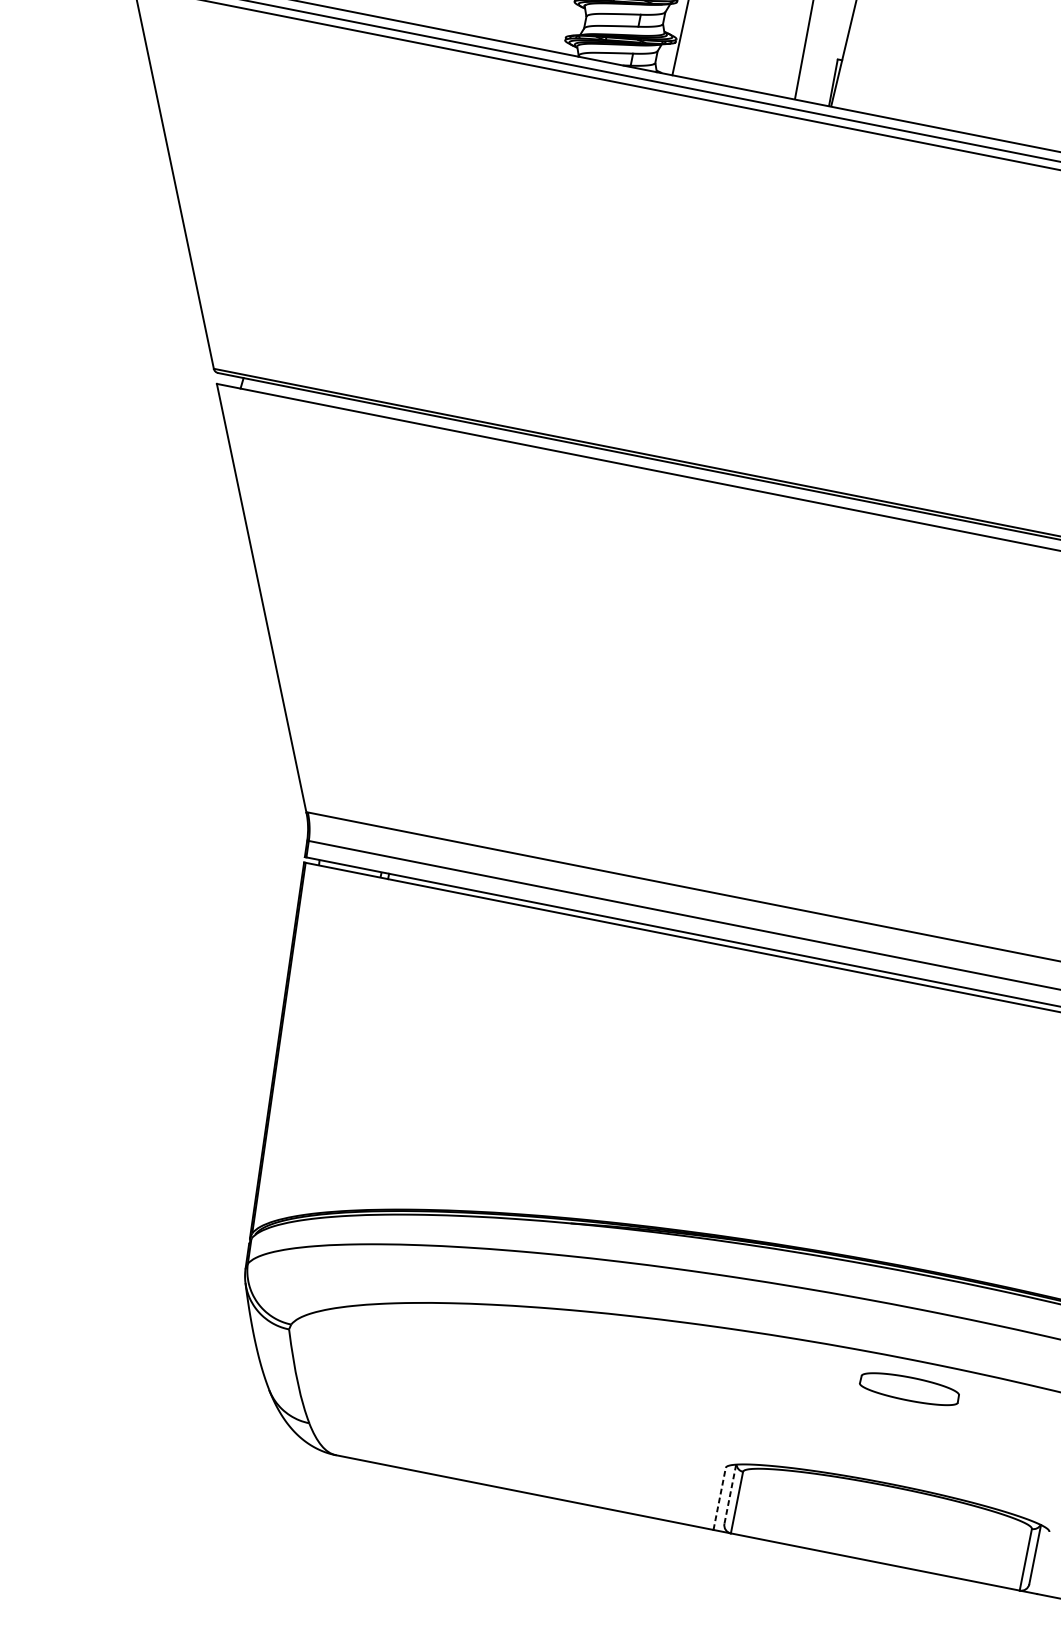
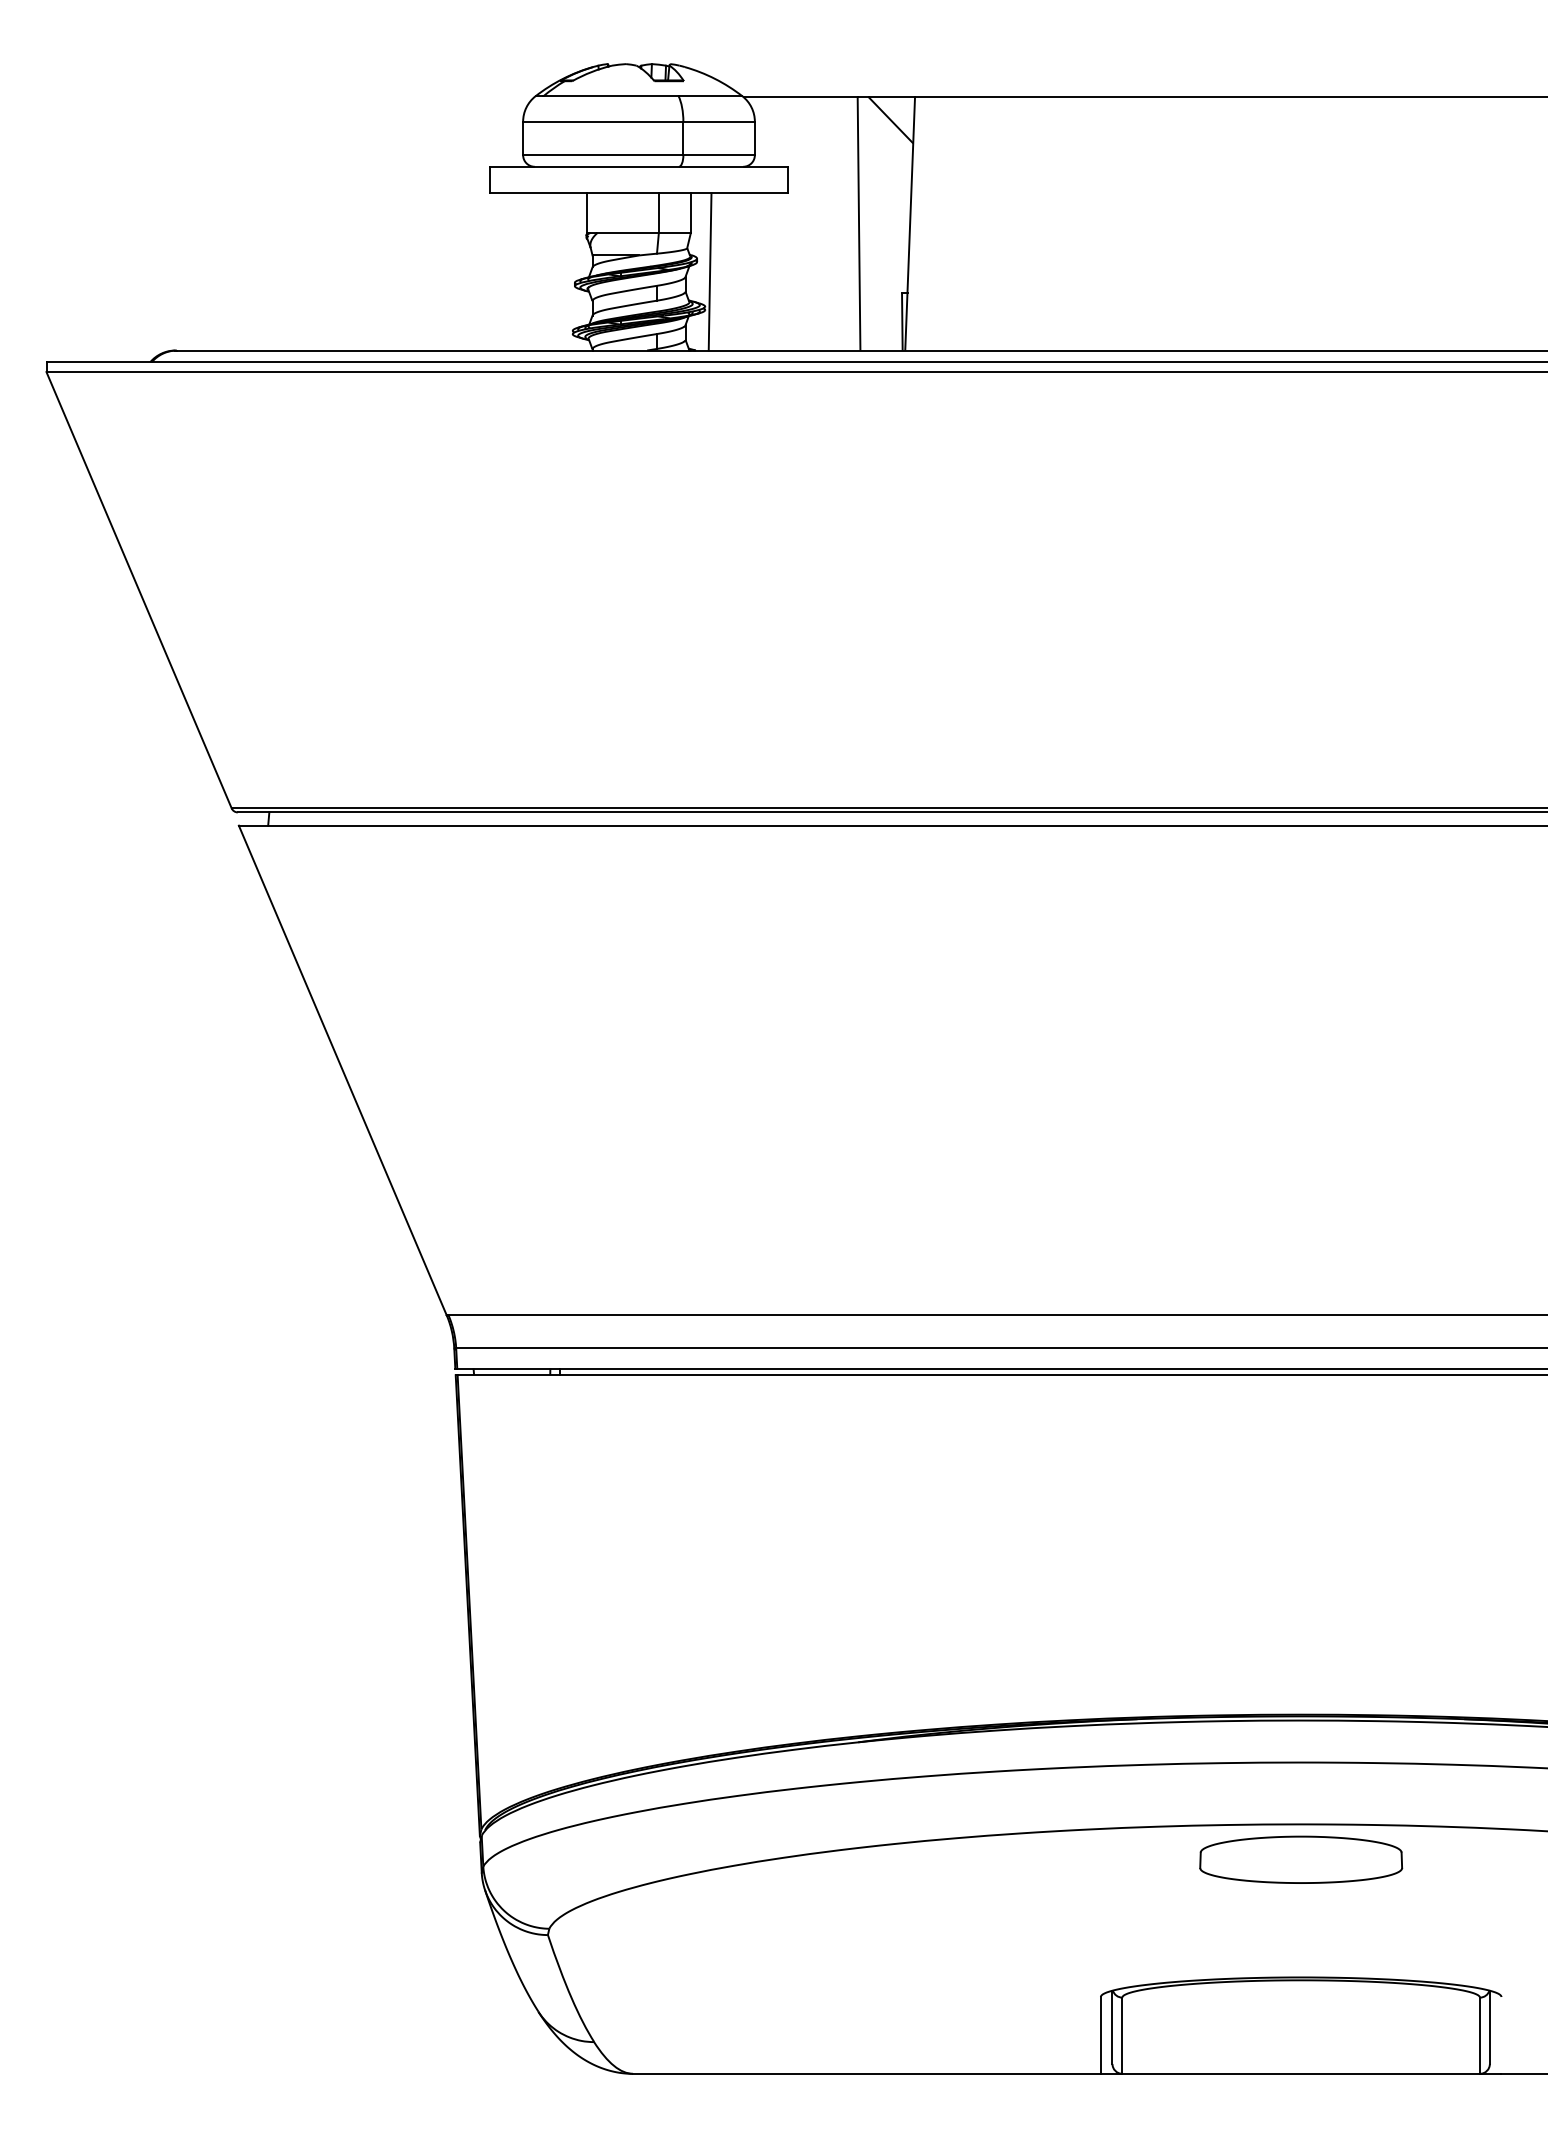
part: (909, 1388) -> (1301, 1859), size x1.67
line: (730, 1494) -> (1112, 2027), dashed -> solid
line: (719, 1498) -> (1100, 2034), dashed -> solid

